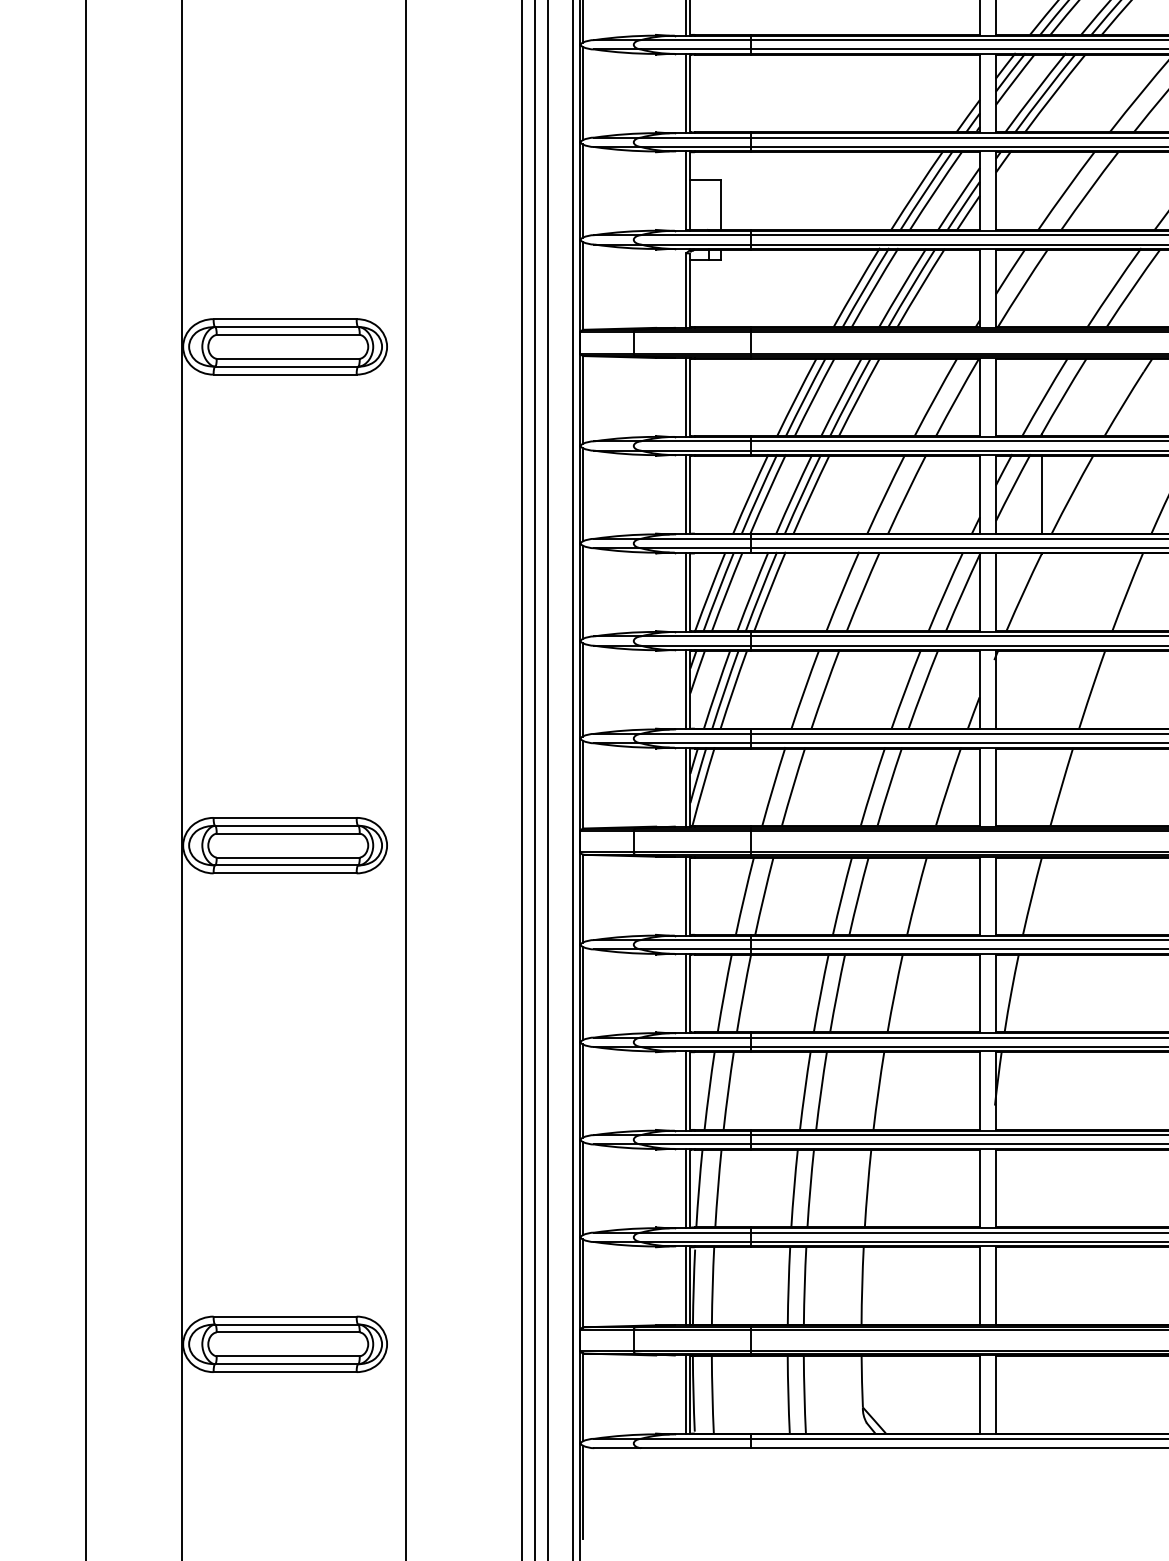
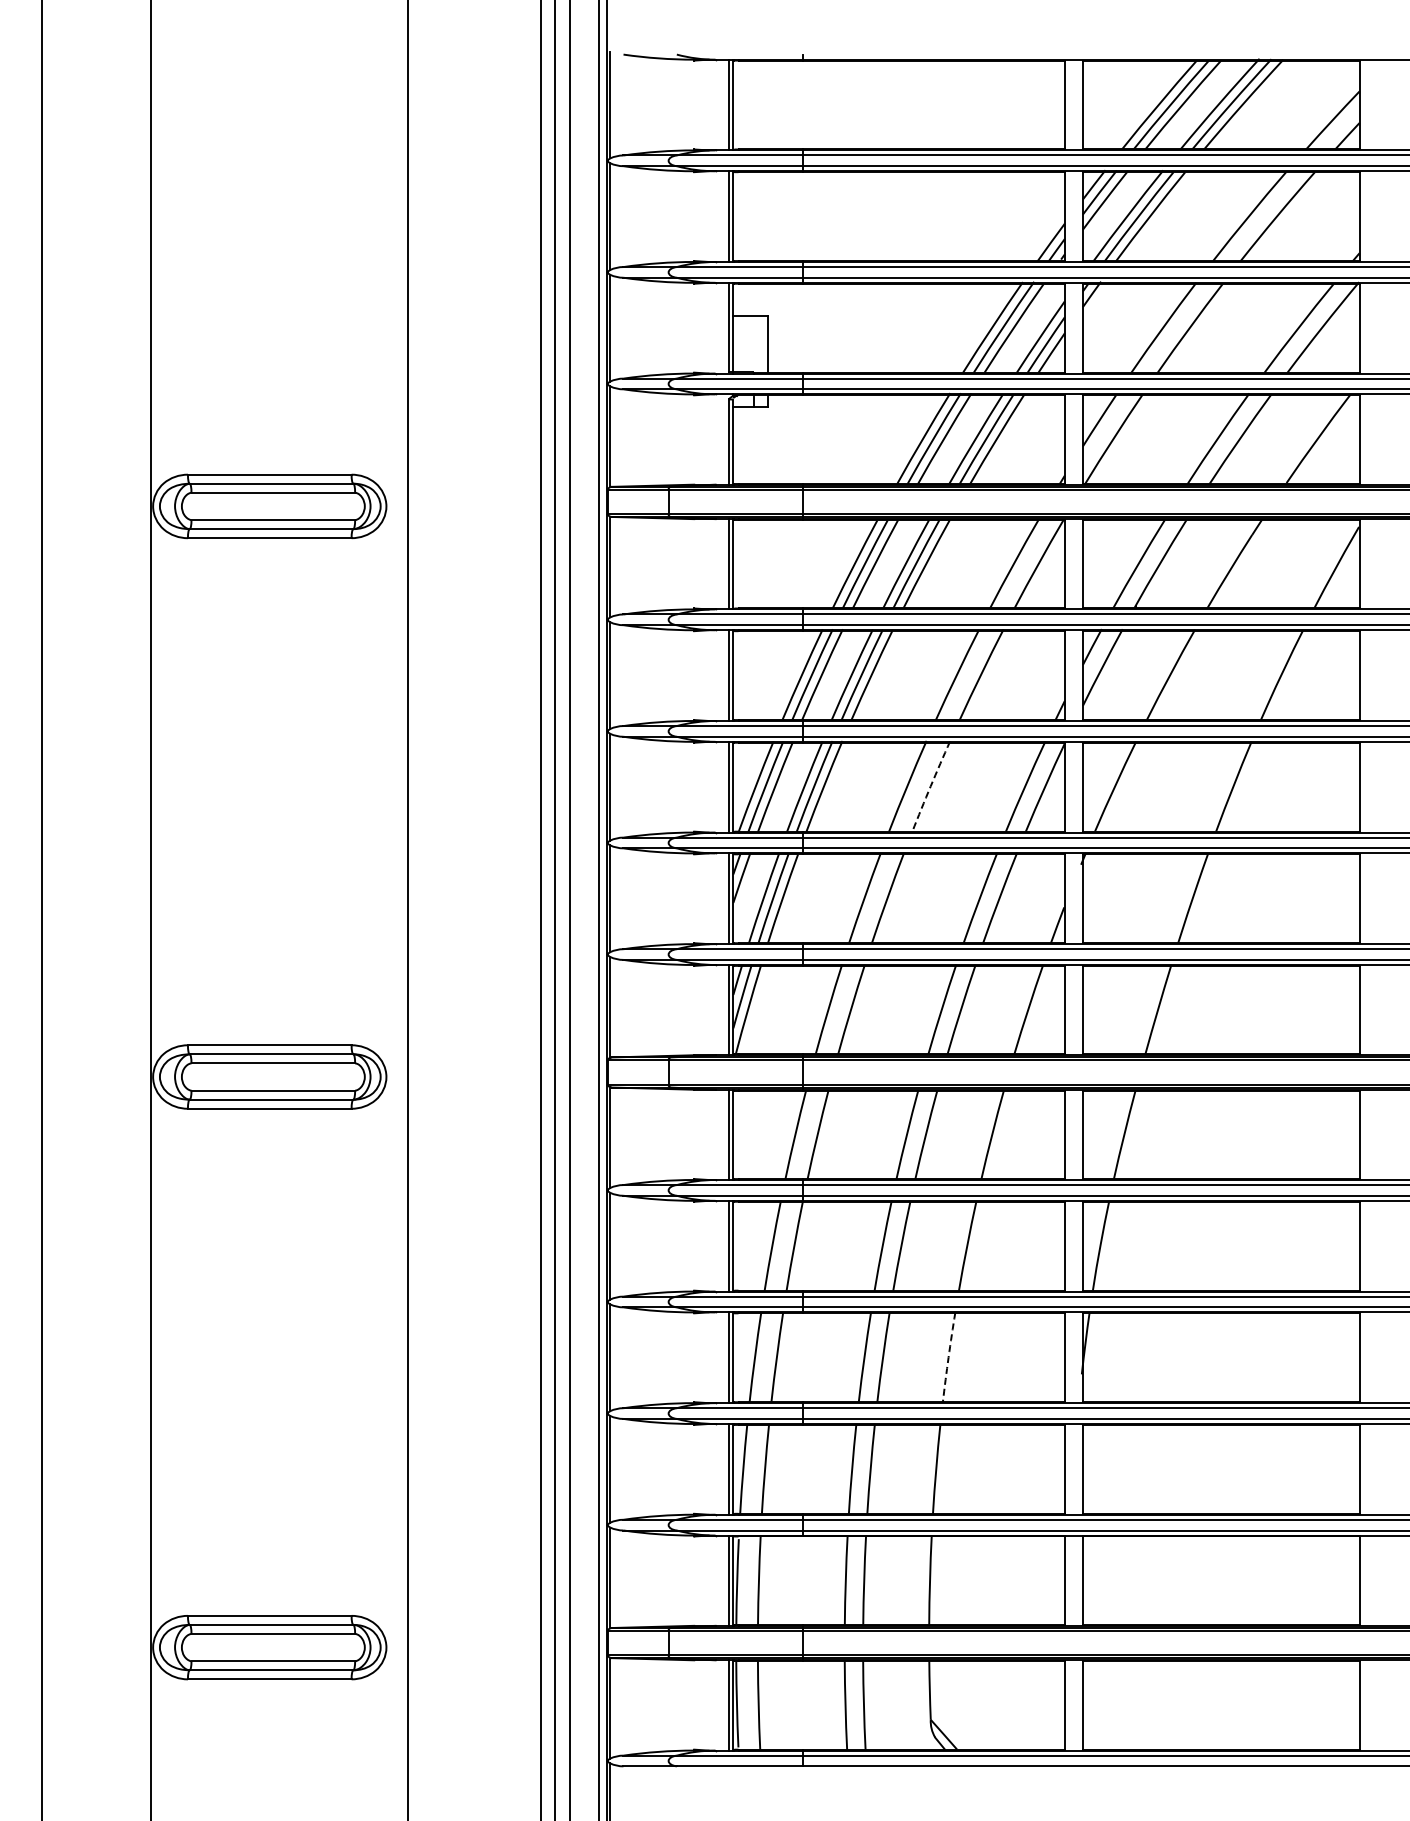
line: (1041, 494) -> (1135, 675), removed
arc: (862, 591) -> (930, 786), solid -> dashed
arc: (878, 1090) -> (948, 1357), solid -> dashed

